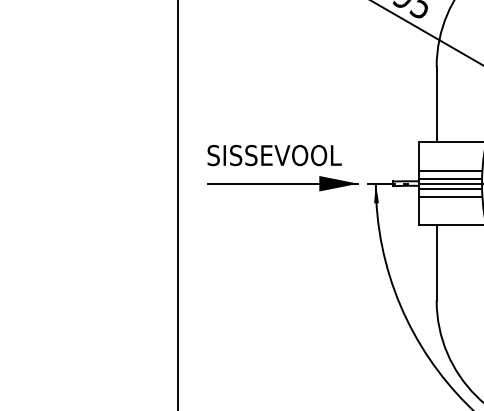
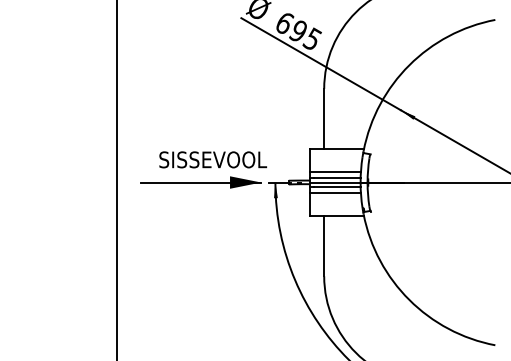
text: (273, 155) -> (212, 159), moved

